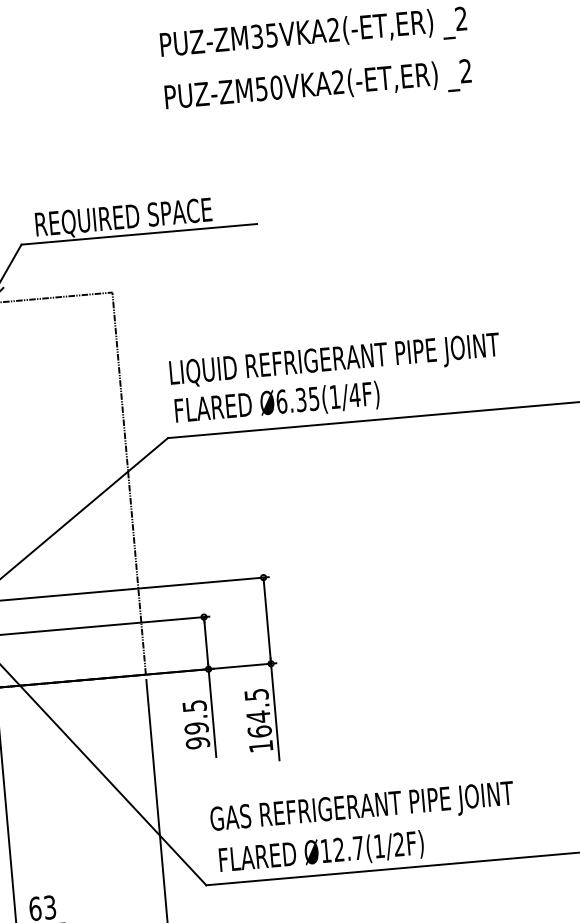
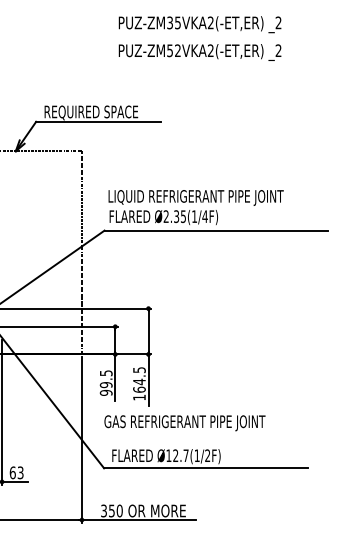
text: (277, 87) -> (178, 50), PUZ-ZM50VKA2(-ET,ER) -> PUZ-ZM52VKA2(-ET,ER)
text: (280, 401) -> (165, 216), Ø6.35(1/4F) -> Ø2.35(1/4F)
text: (361, 809) -> (184, 423), moved

